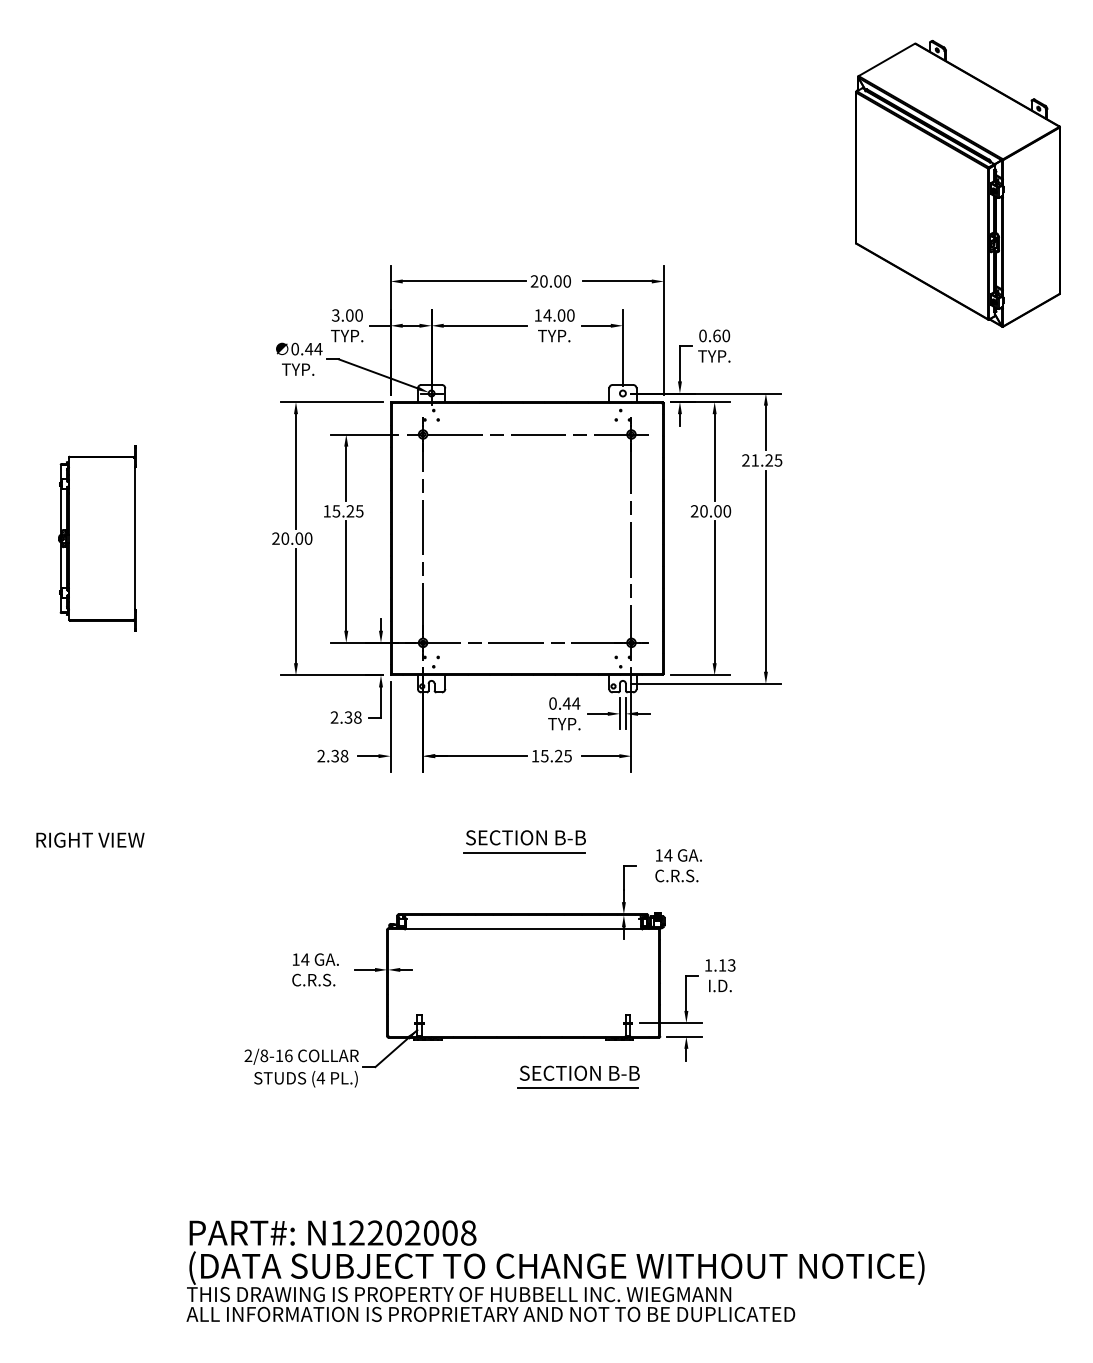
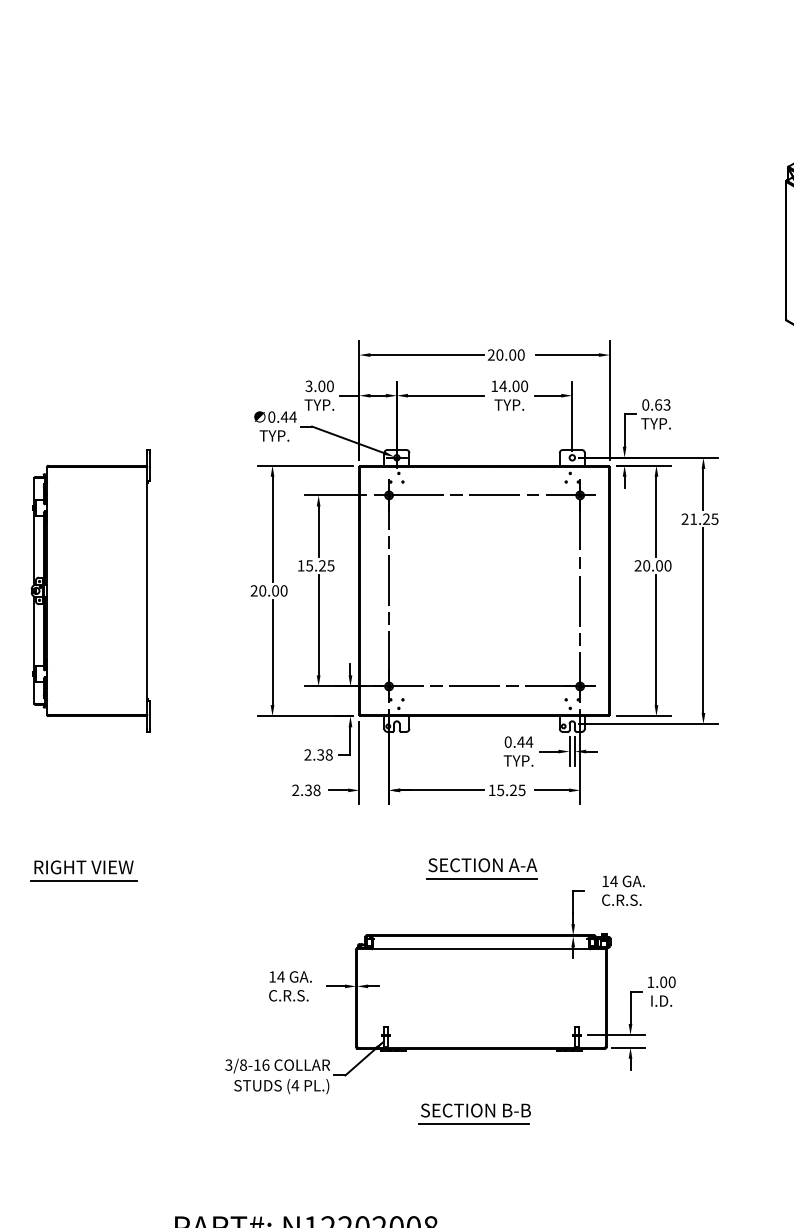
text: (726, 335) -> (667, 404), 0.60 -> 0.63
part: (97, 538) -> (90, 590), size x1.67
text: (569, 837) -> (523, 864), SECTION B-B -> SECTION A-A
line: (89, 855) -> (83, 881), added
text: (726, 965) -> (667, 982), 1.13 -> 1.00
text: (248, 1056) -> (228, 1065), 2/8-16 -> 3/8-16
part: (578, 1076) -> (474, 1113), moved

